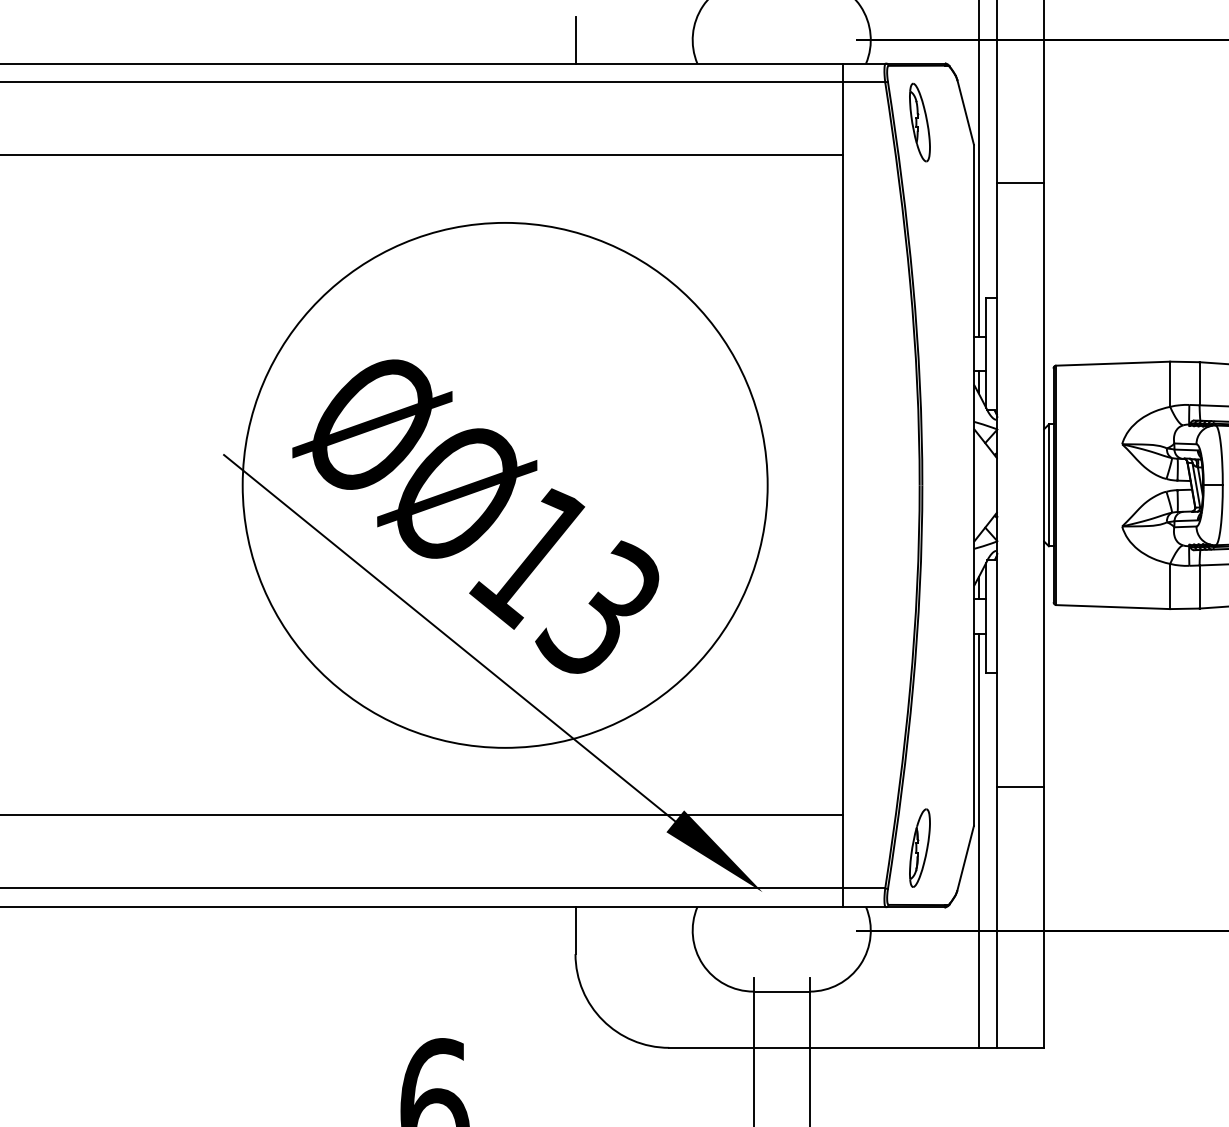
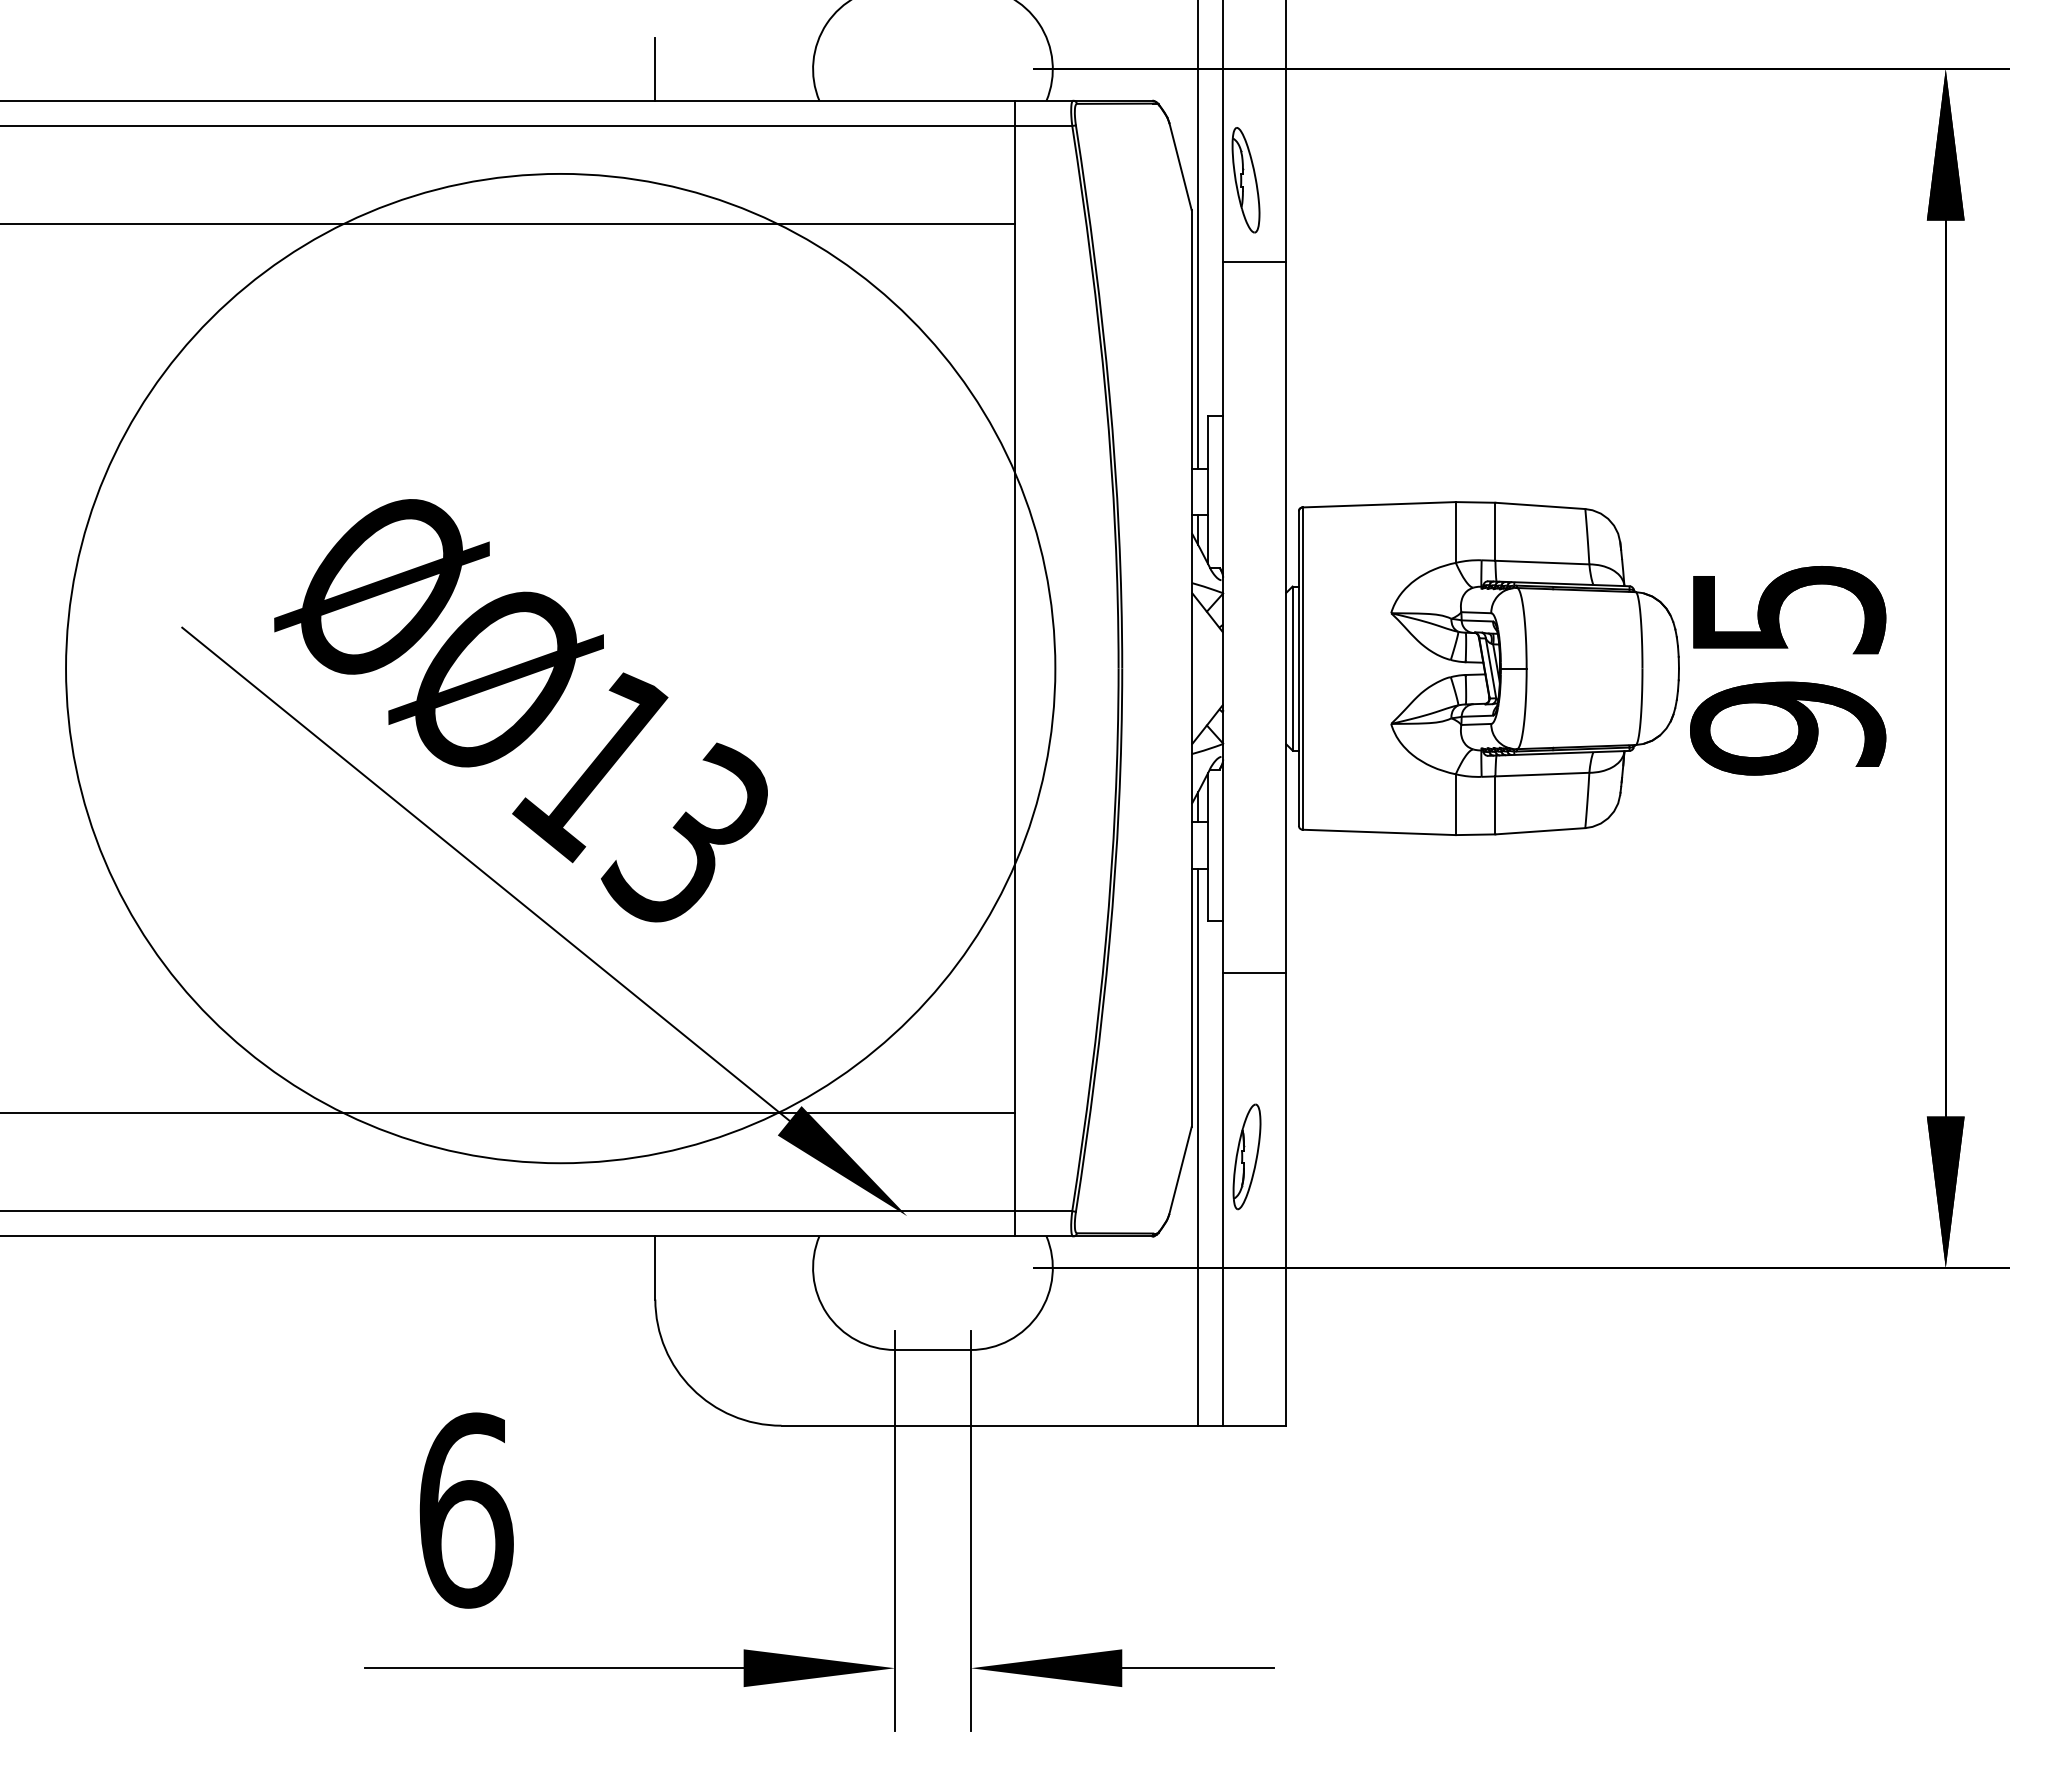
part: (919, 122) -> (1245, 180), moved
circle: (505, 485) -> (560, 668), size x1.4
line: (1020, 787) -> (1254, 973), moved
part: (919, 847) -> (1246, 1156), moved

